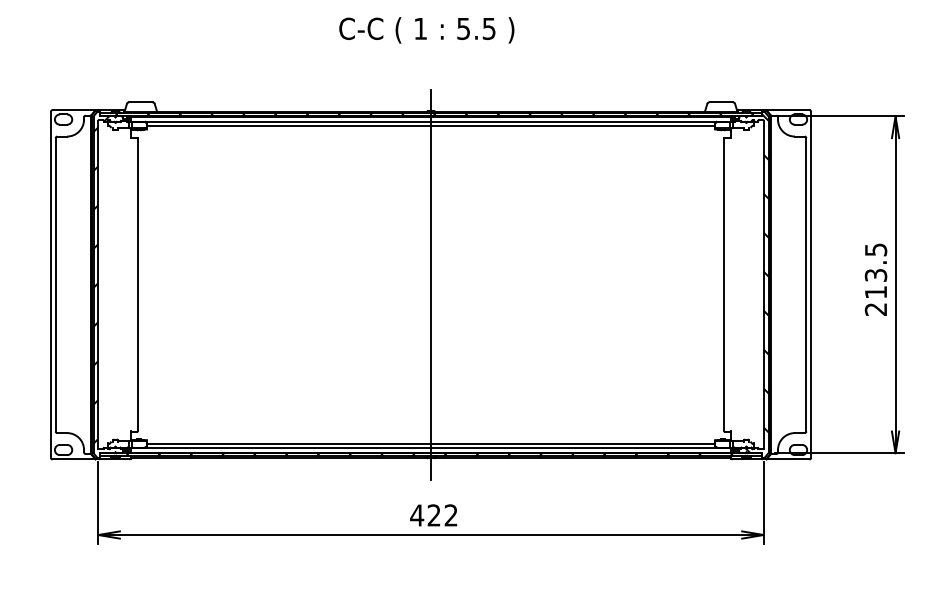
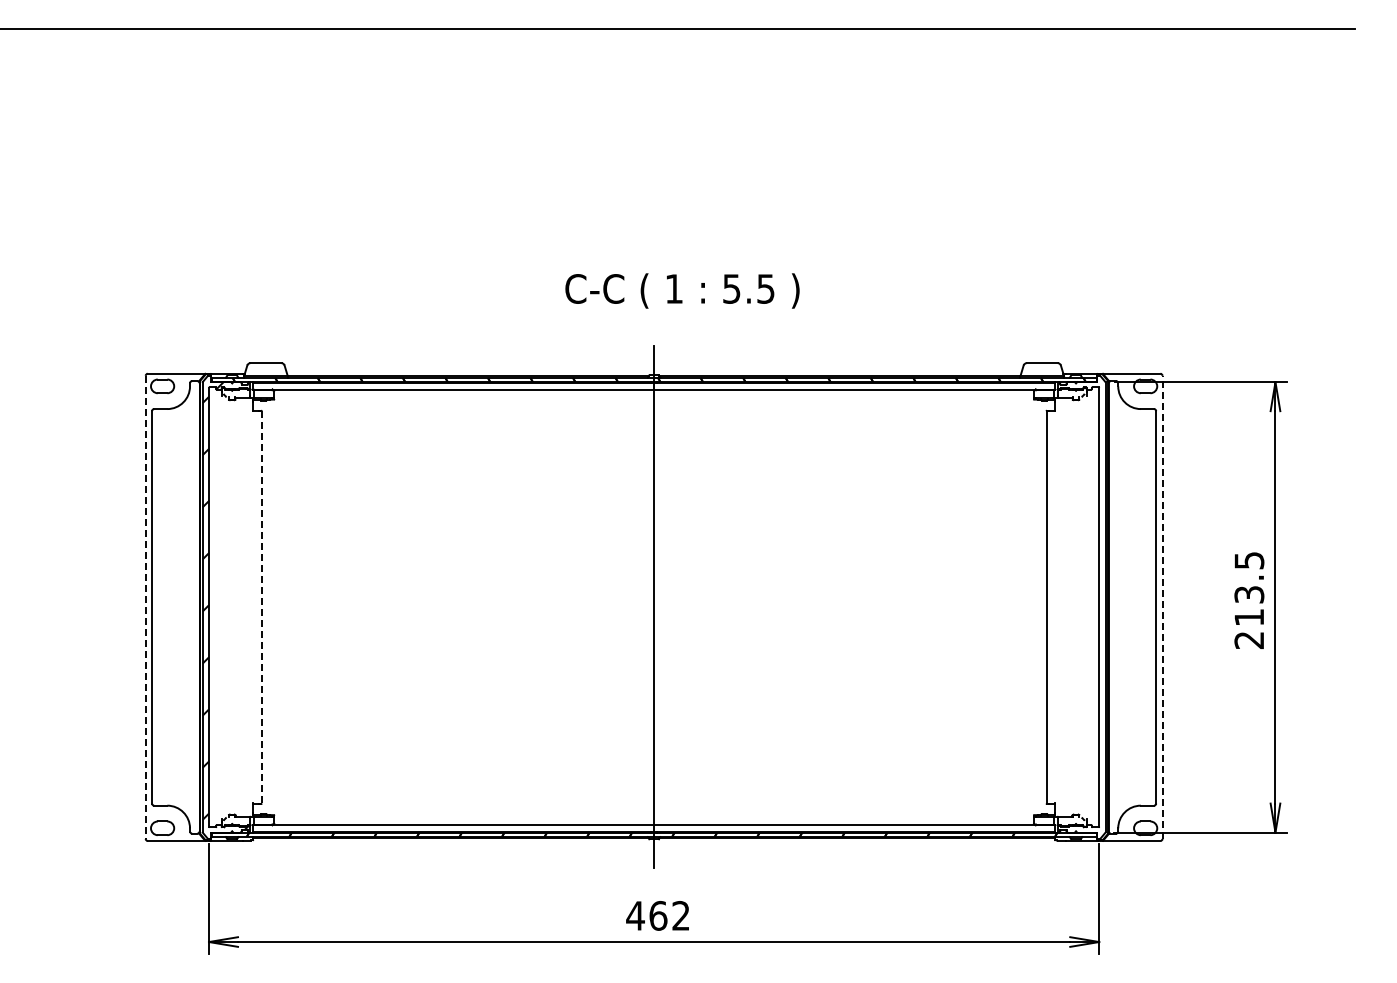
text: (426, 29) -> (682, 290), moved
line: (430, 125) -> (653, 394), removed
hatch: (756, 283) -> (1089, 605), removed
line: (50, 284) -> (145, 607), solid -> dashed
line: (137, 284) -> (261, 606), solid -> dashed
line: (811, 284) -> (1162, 607), solid -> dashed
line: (430, 443) -> (653, 819), removed
text: (434, 515) -> (658, 915), 422 -> 462

